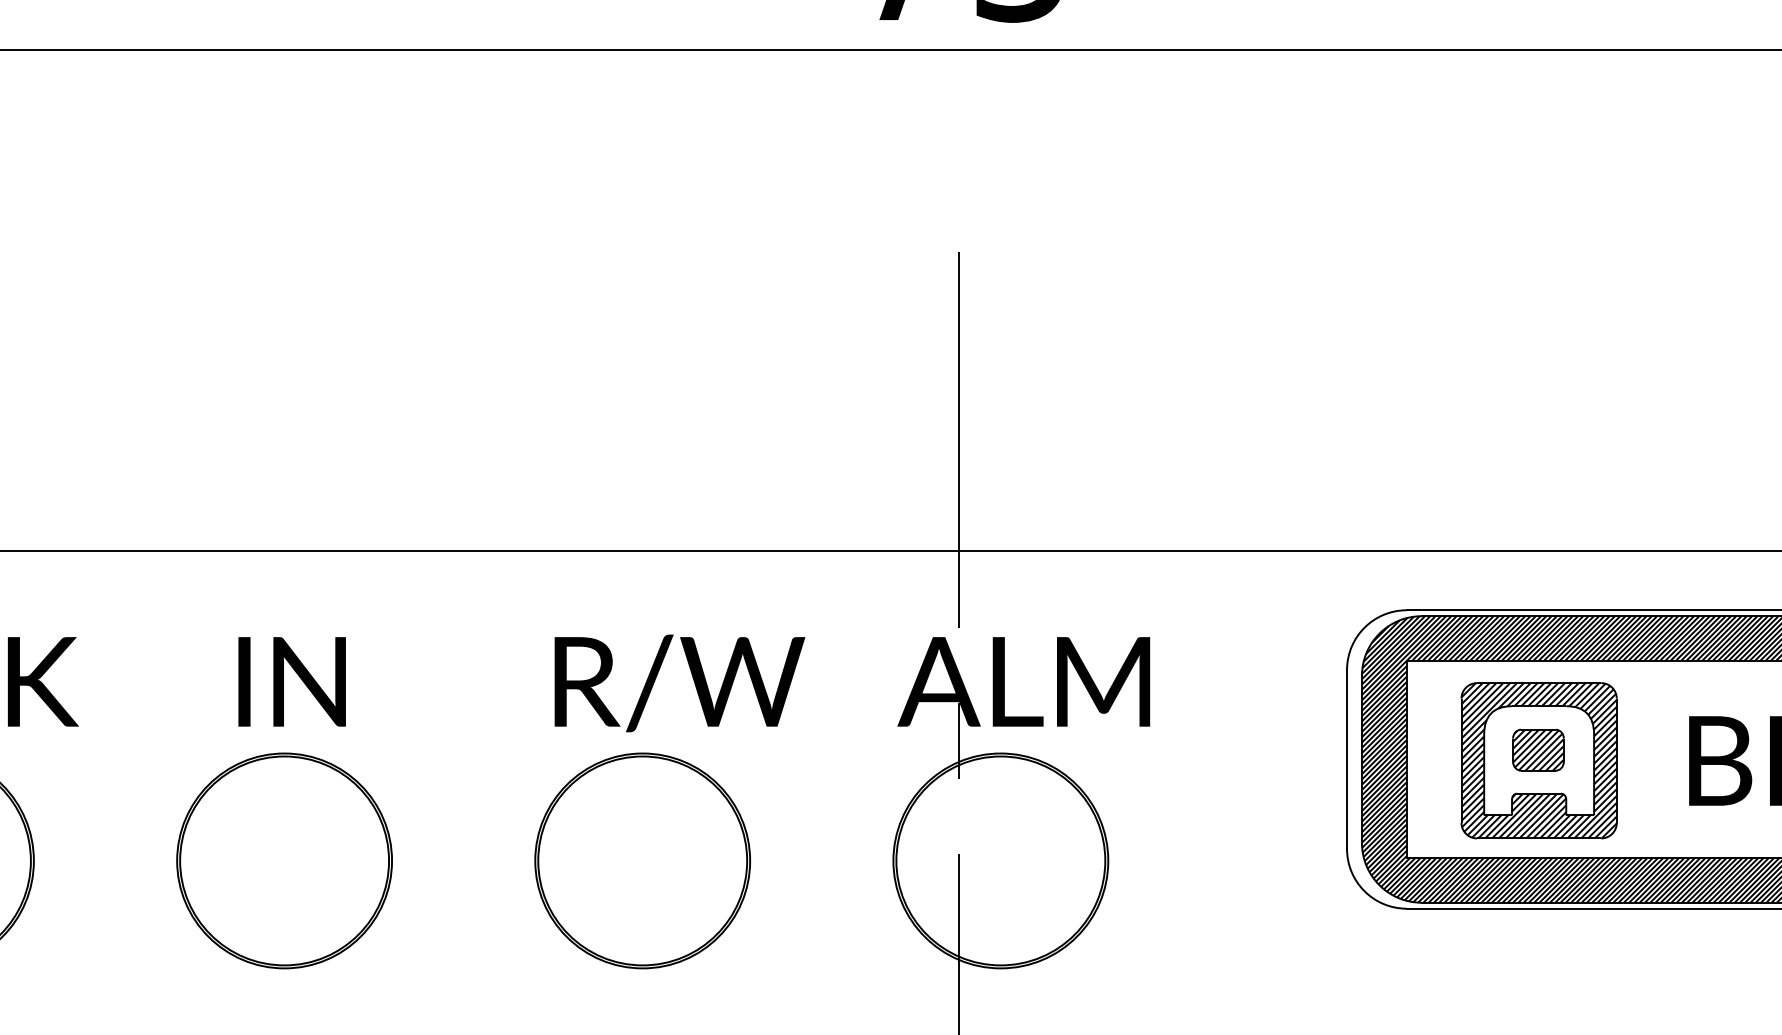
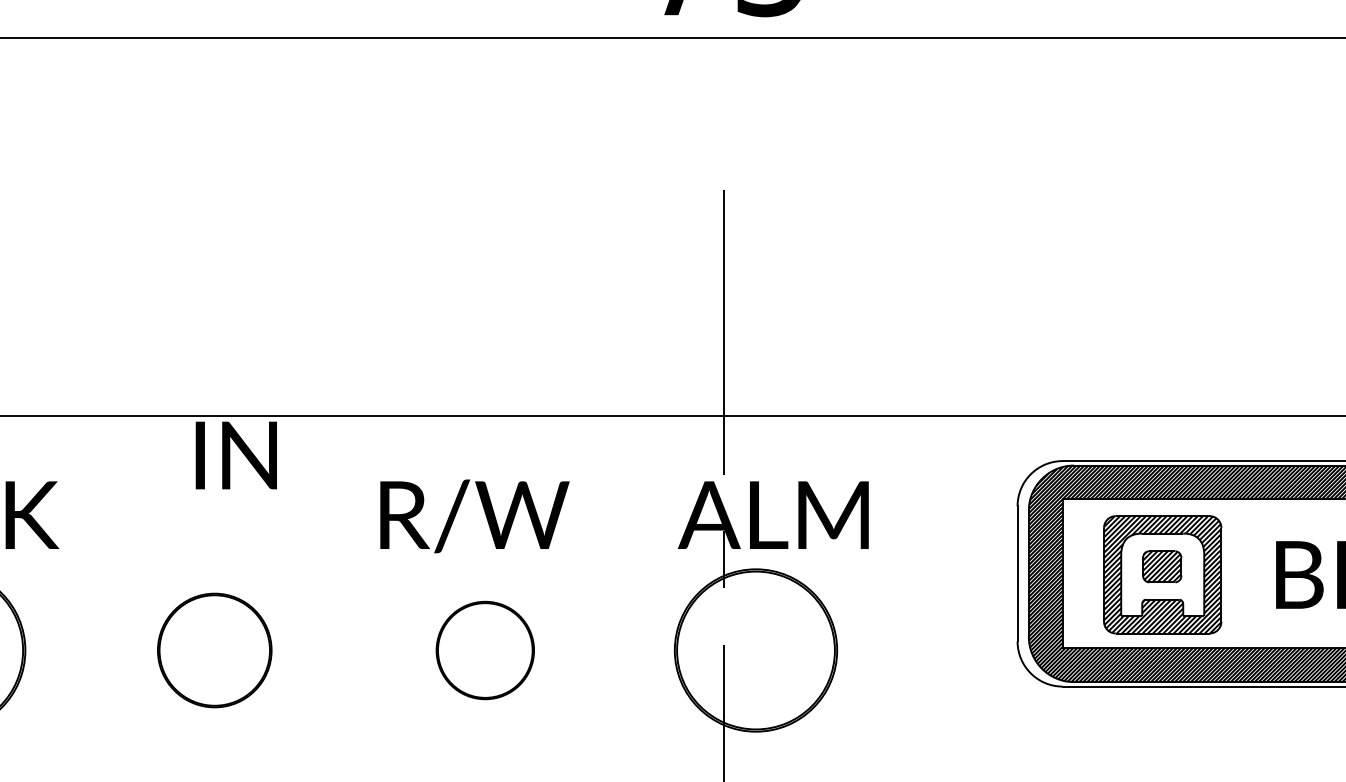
text: (291, 681) -> (235, 455), moved
text: (679, 683) -> (474, 516), moved
part: (284, 860) -> (214, 650), size x0.7
part: (642, 860) -> (485, 650), size x0.6

